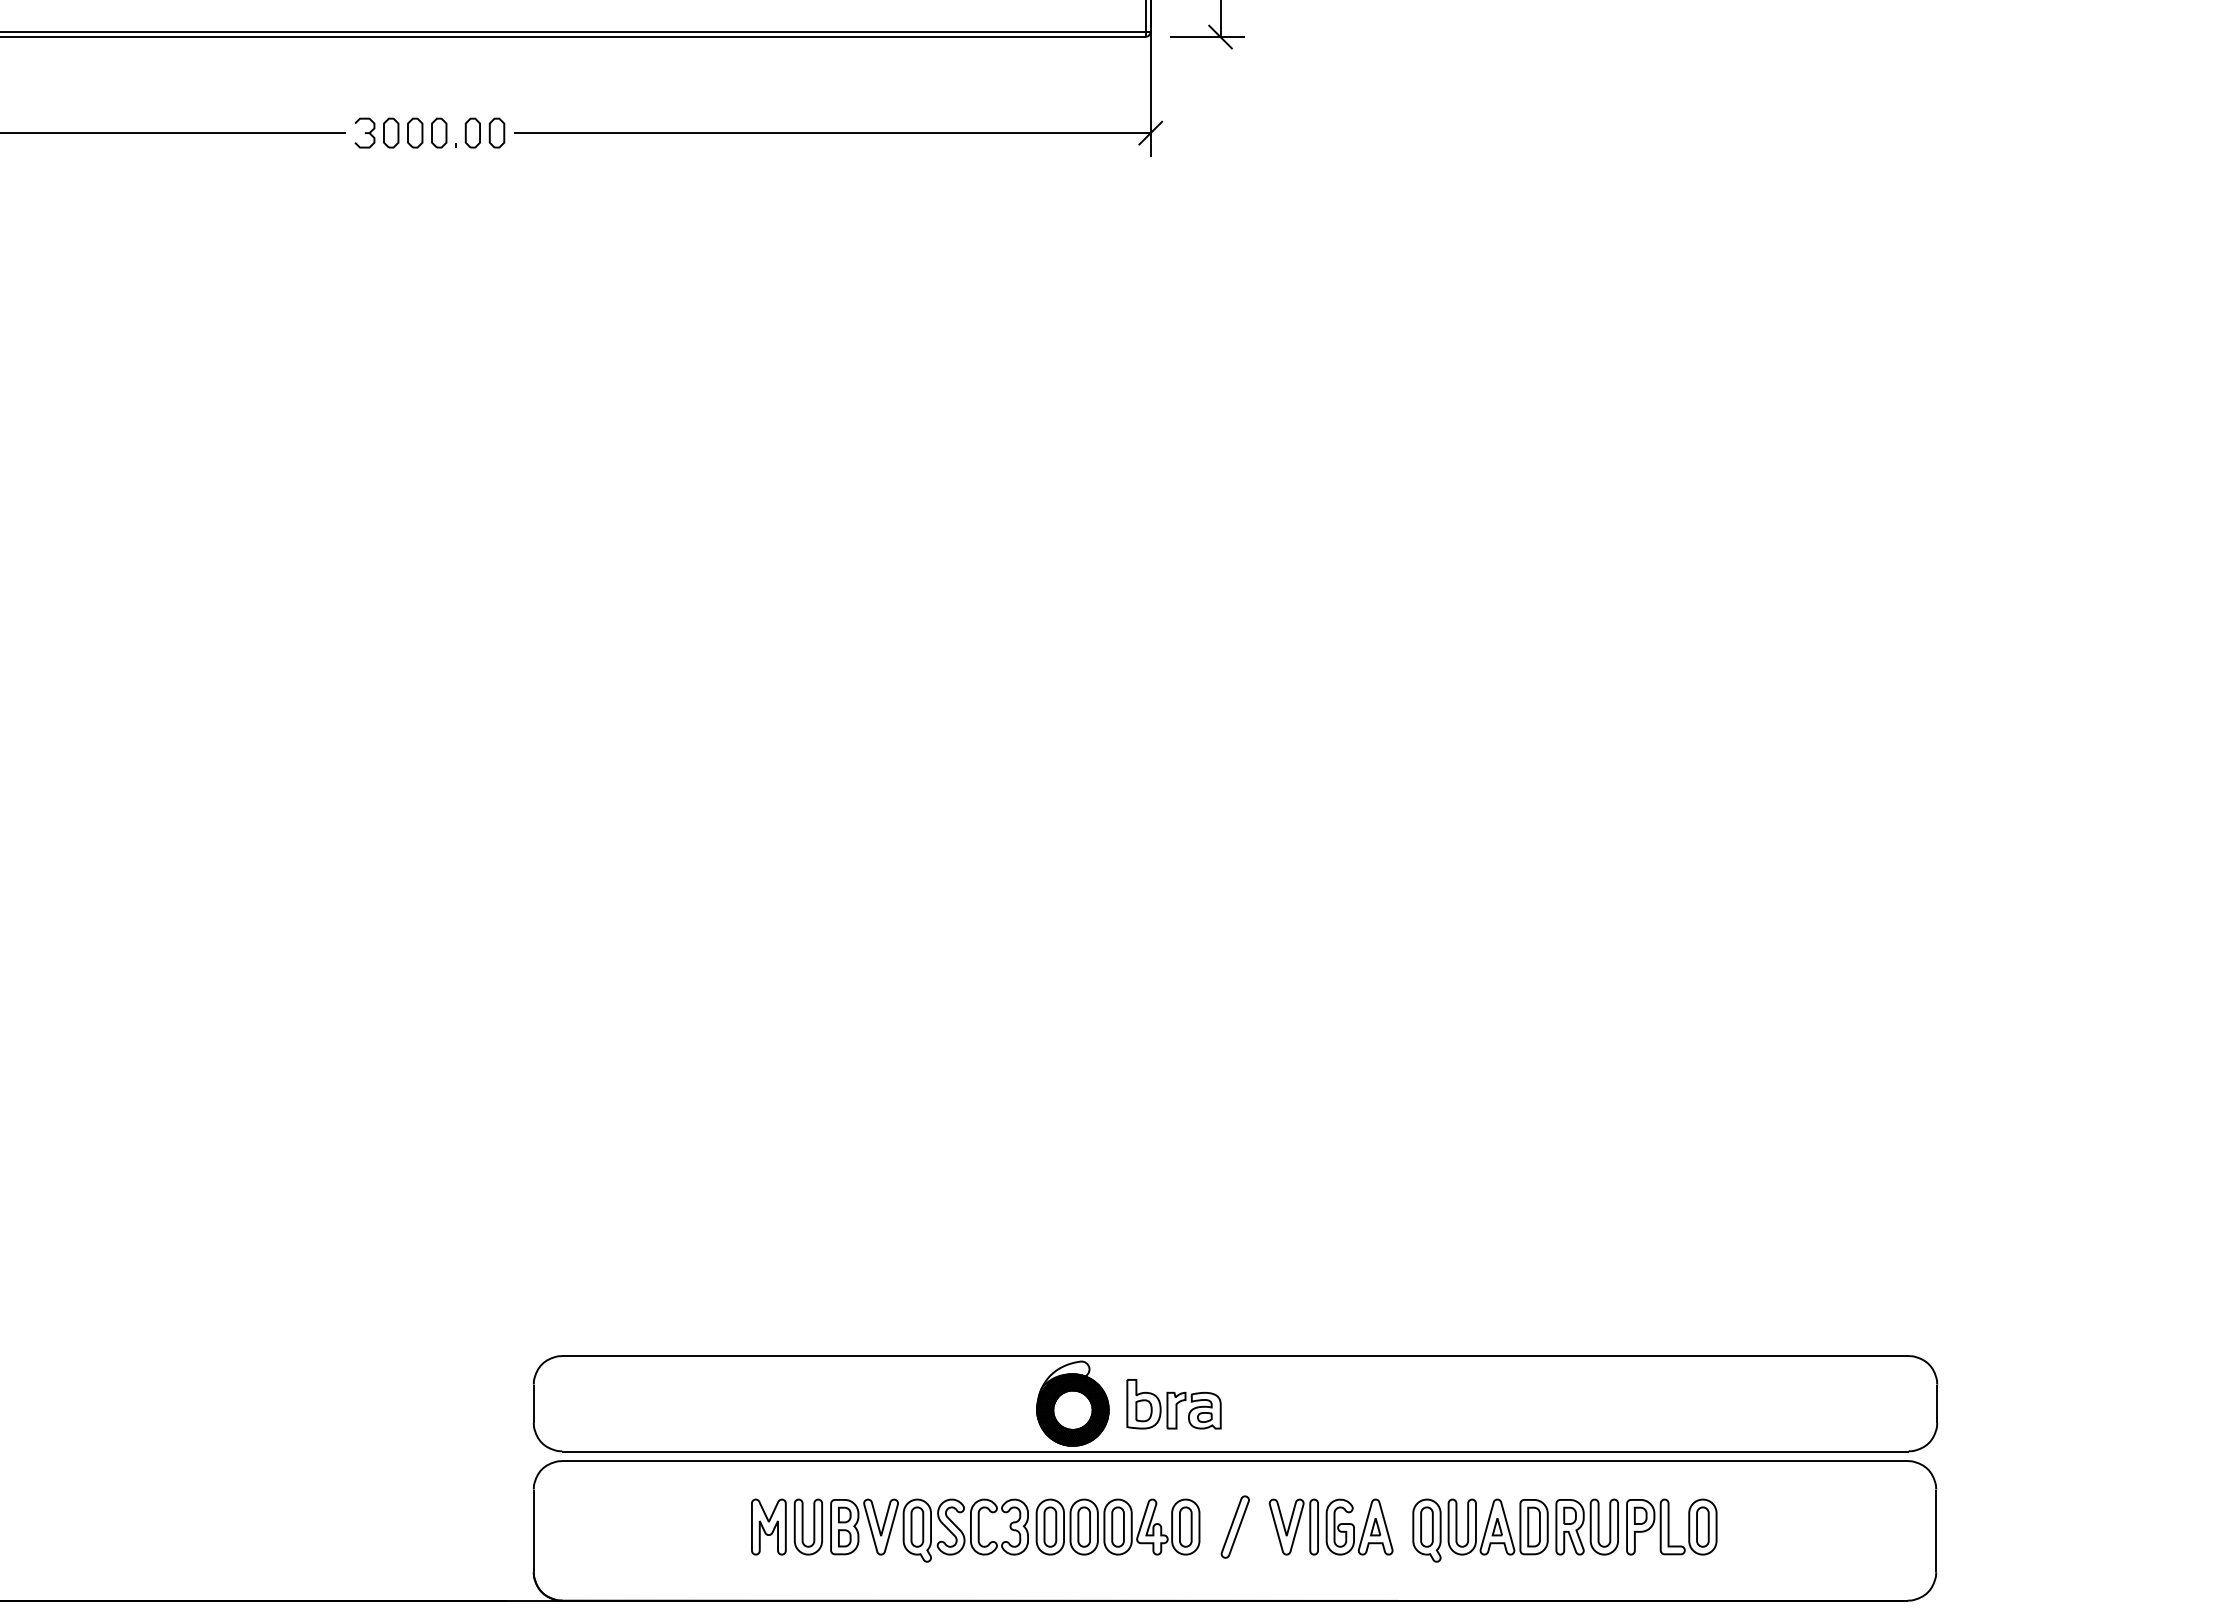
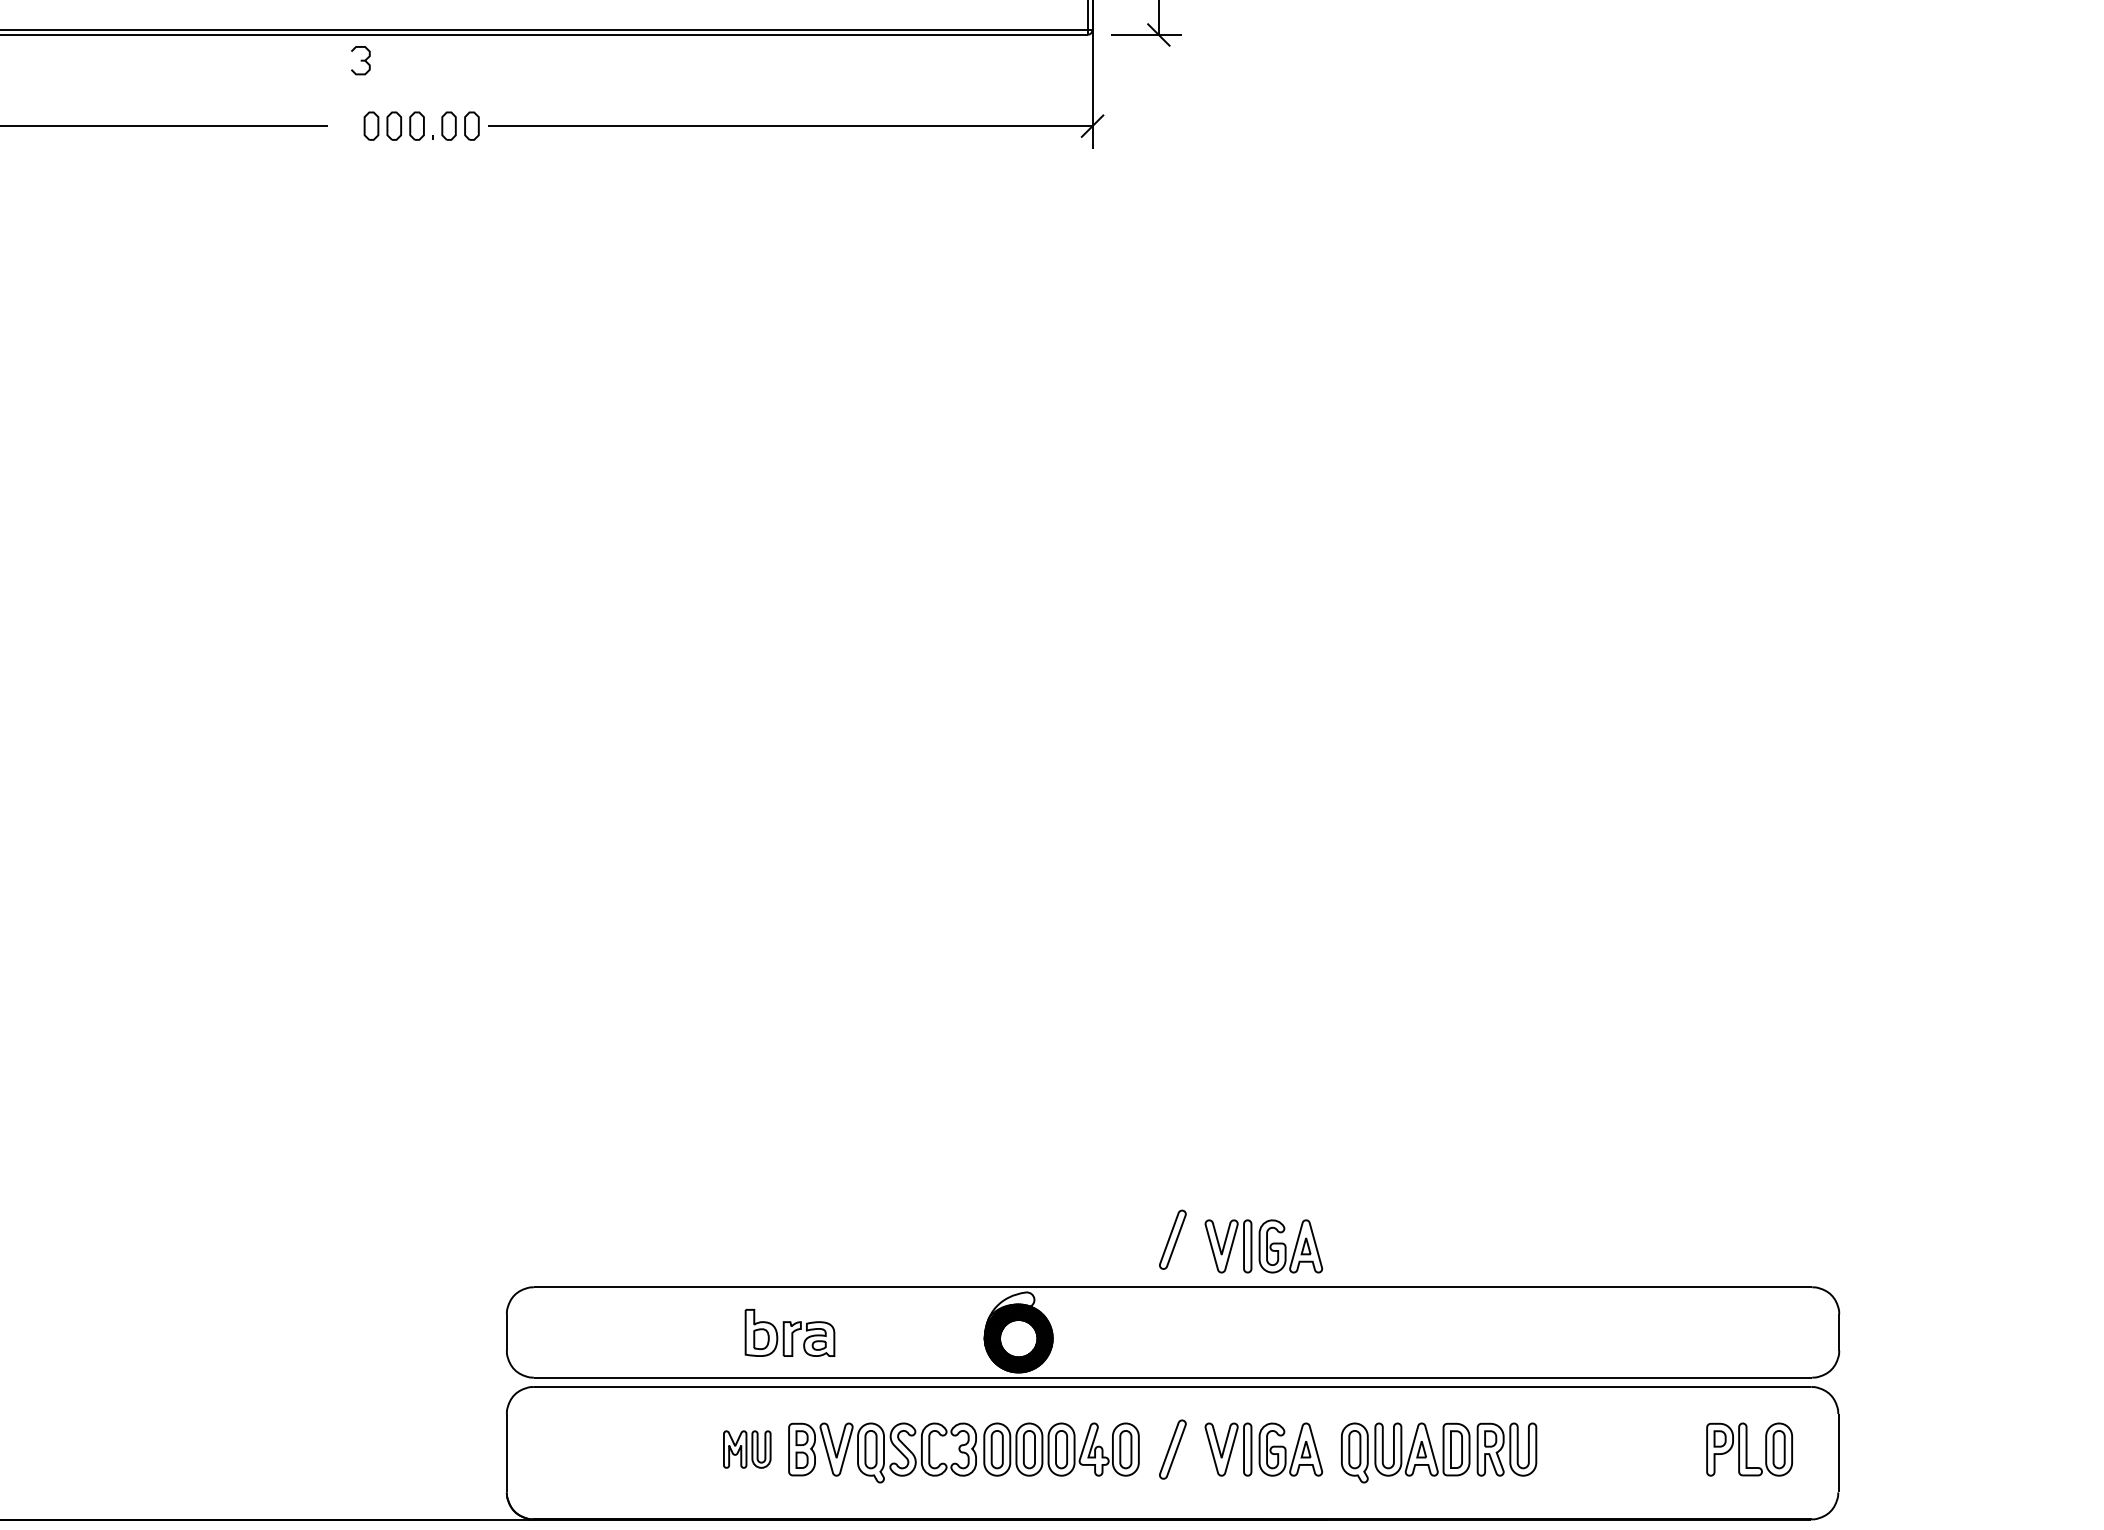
part: (364, 132) -> (360, 60), moved
part: (1234, 1305) -> (1172, 1239), added
part: (1330, 1312) -> (1263, 1245), added
part: (1173, 1404) -> (789, 1333), moved
part: (786, 1526) -> (746, 1449), size x0.7
part: (1671, 1526) -> (1749, 1449), moved

